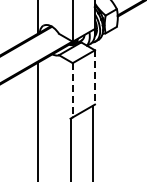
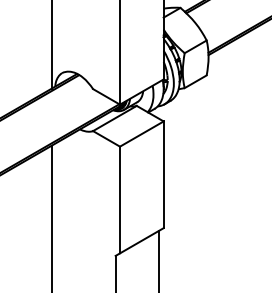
line: (94, 77) -> (162, 174), dashed -> solid
line: (72, 90) -> (119, 200), dashed -> solid

